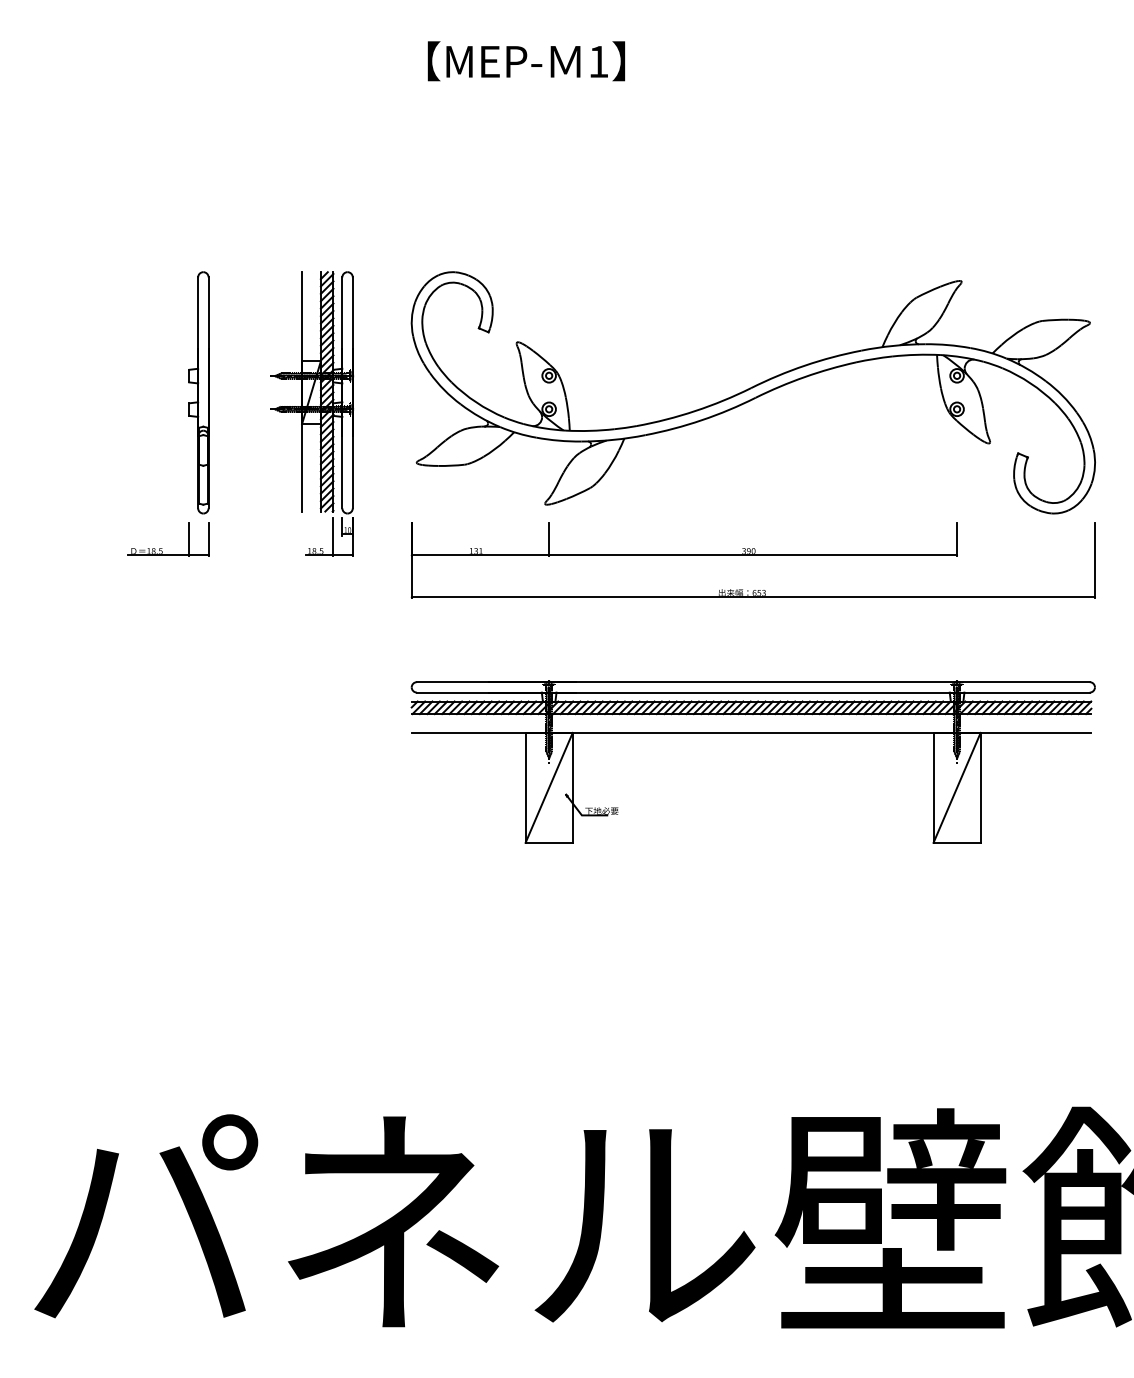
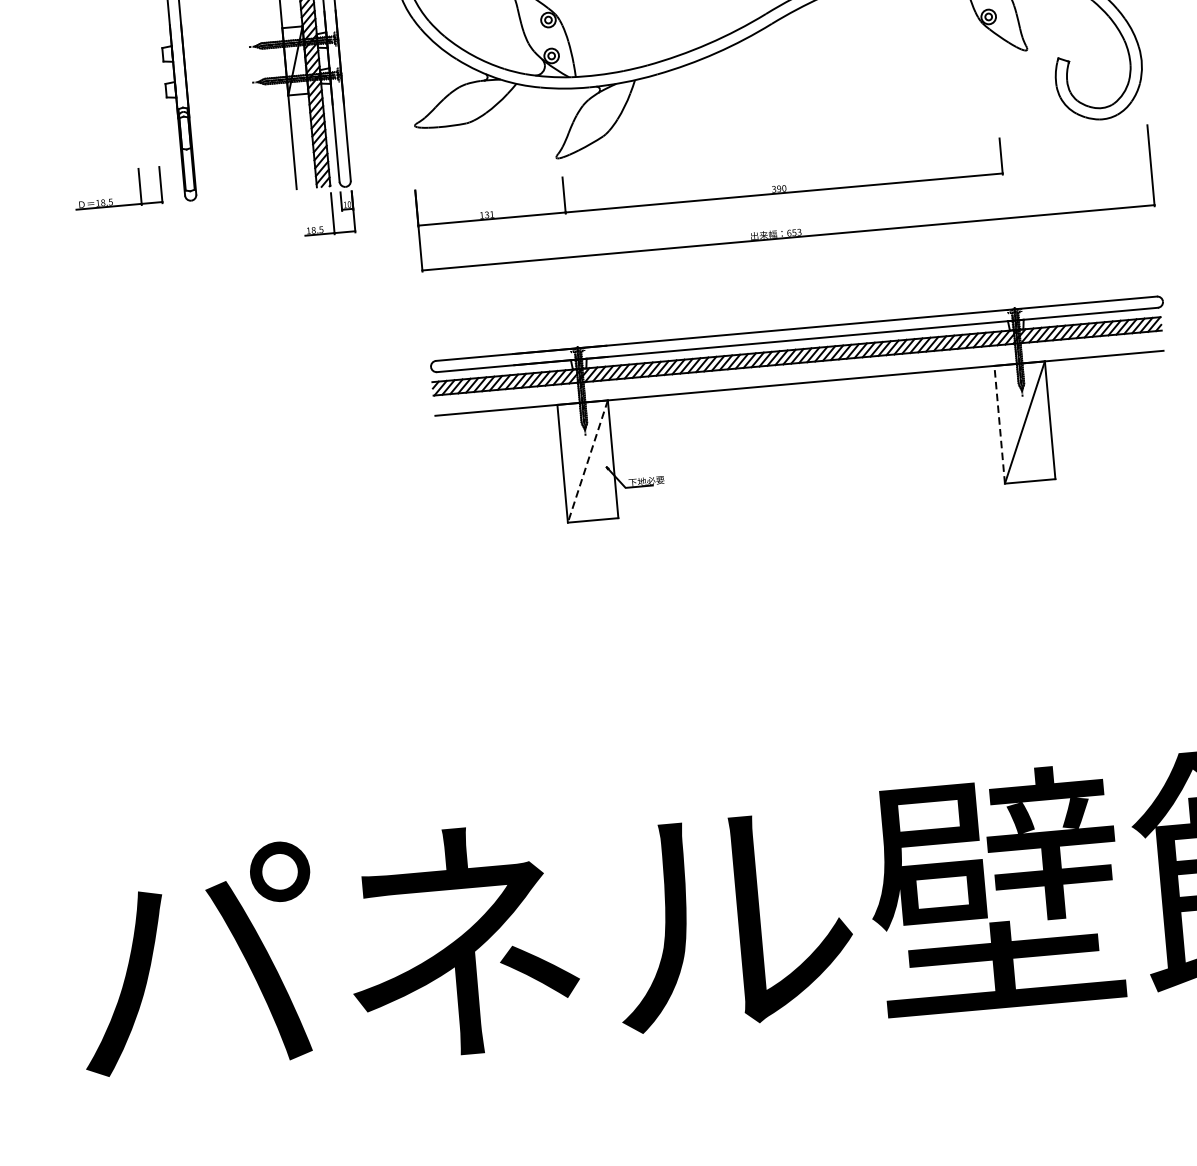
part: (162, 548) -> (112, 199), moved
line: (549, 787) -> (588, 461), solid -> dashed
line: (933, 787) -> (999, 424), solid -> dashed

